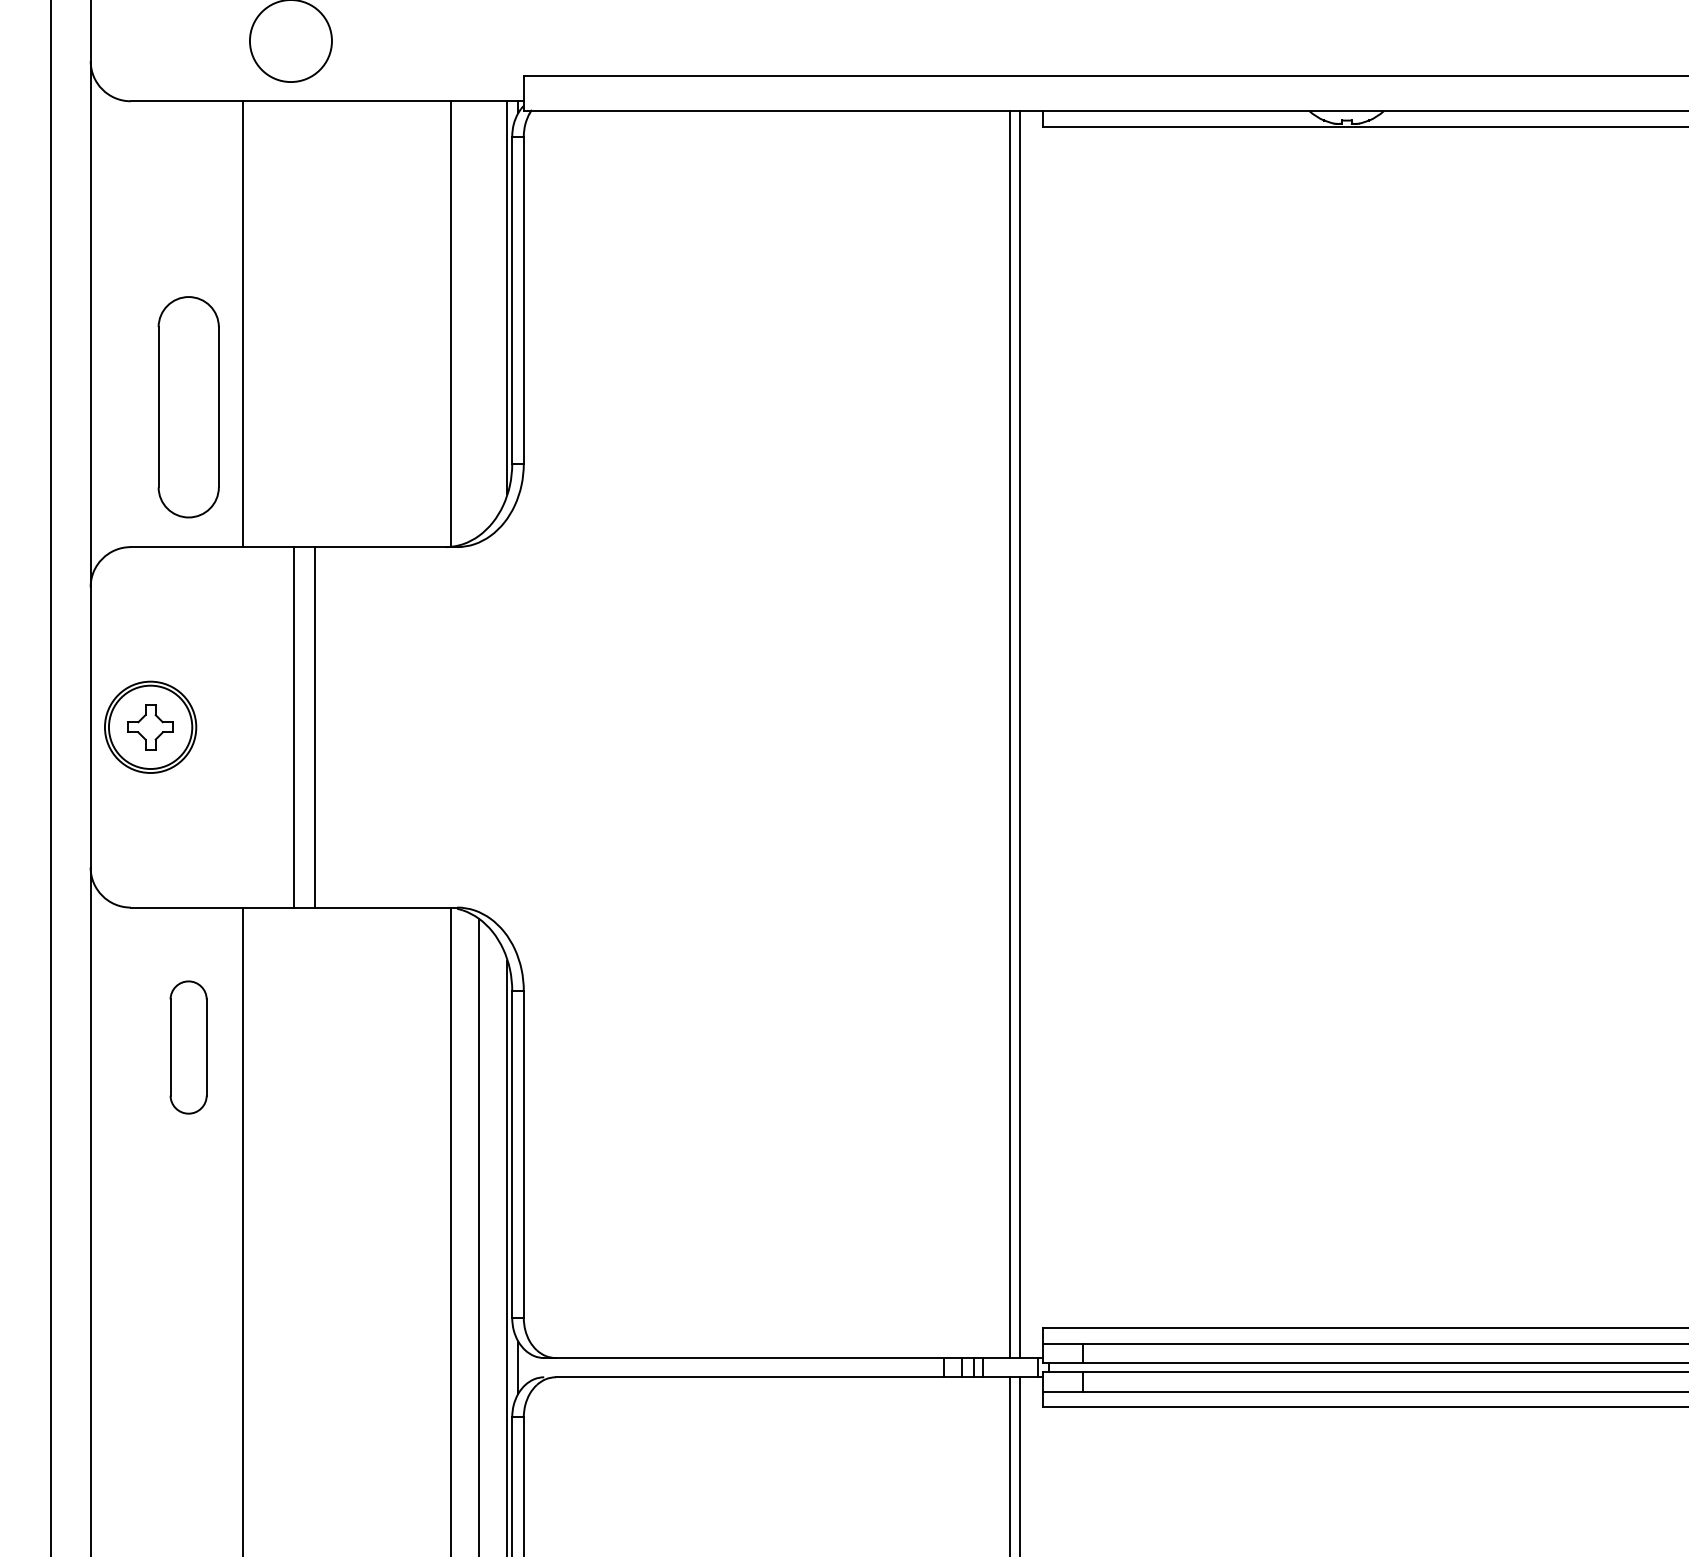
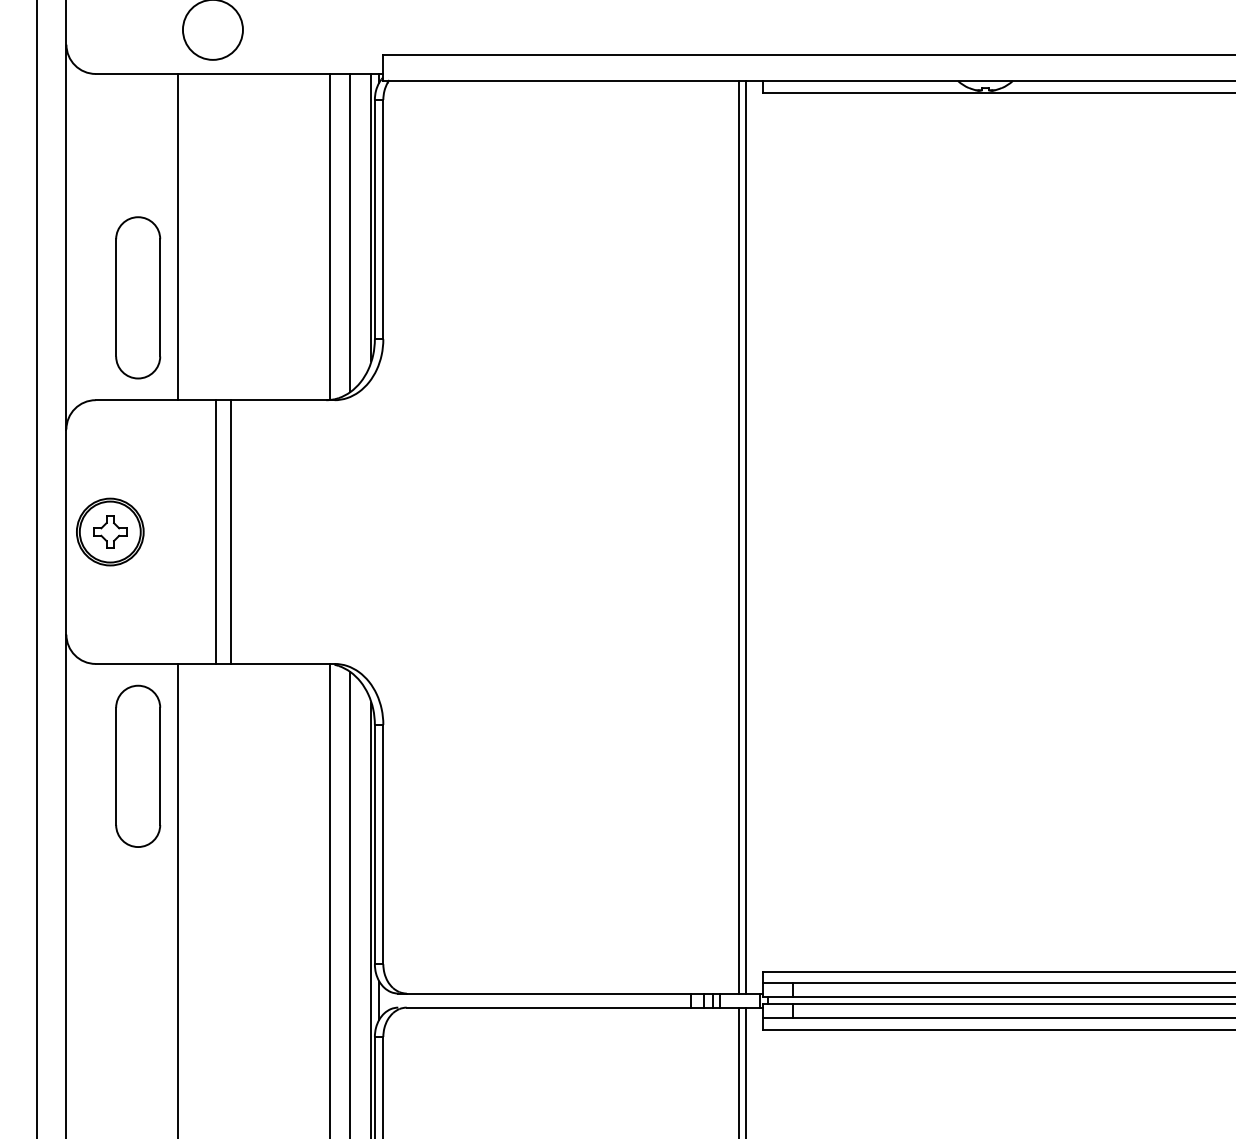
line: (478, 318) -> (350, 232), added
part: (188, 1047) -> (138, 766), size x1.67

